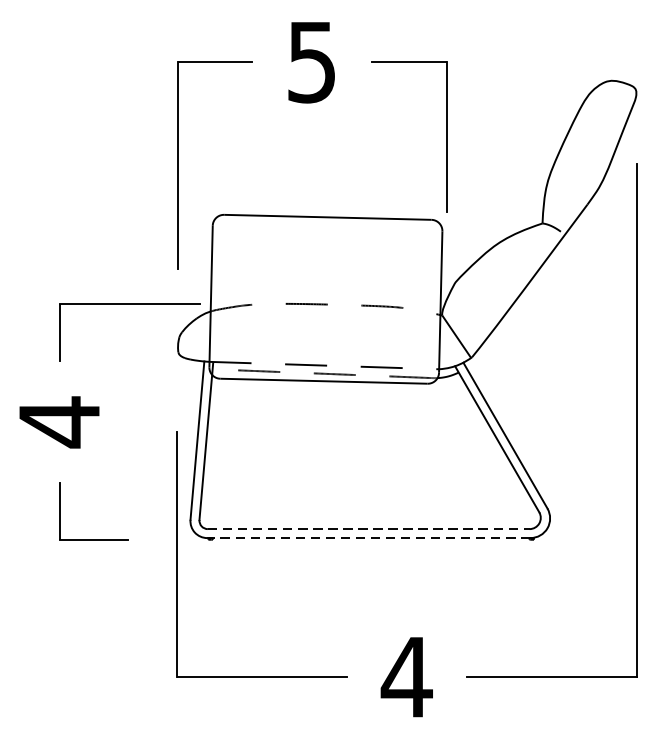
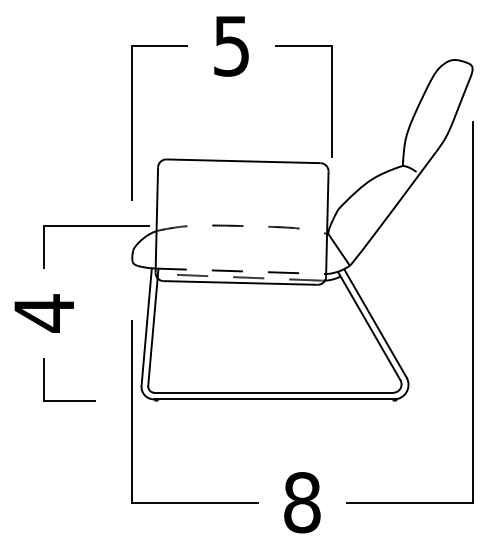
line: (369, 528) -> (274, 392), dashed -> solid
line: (368, 538) -> (273, 399), dashed -> solid
text: (405, 676) -> (301, 502), 4 -> 8

